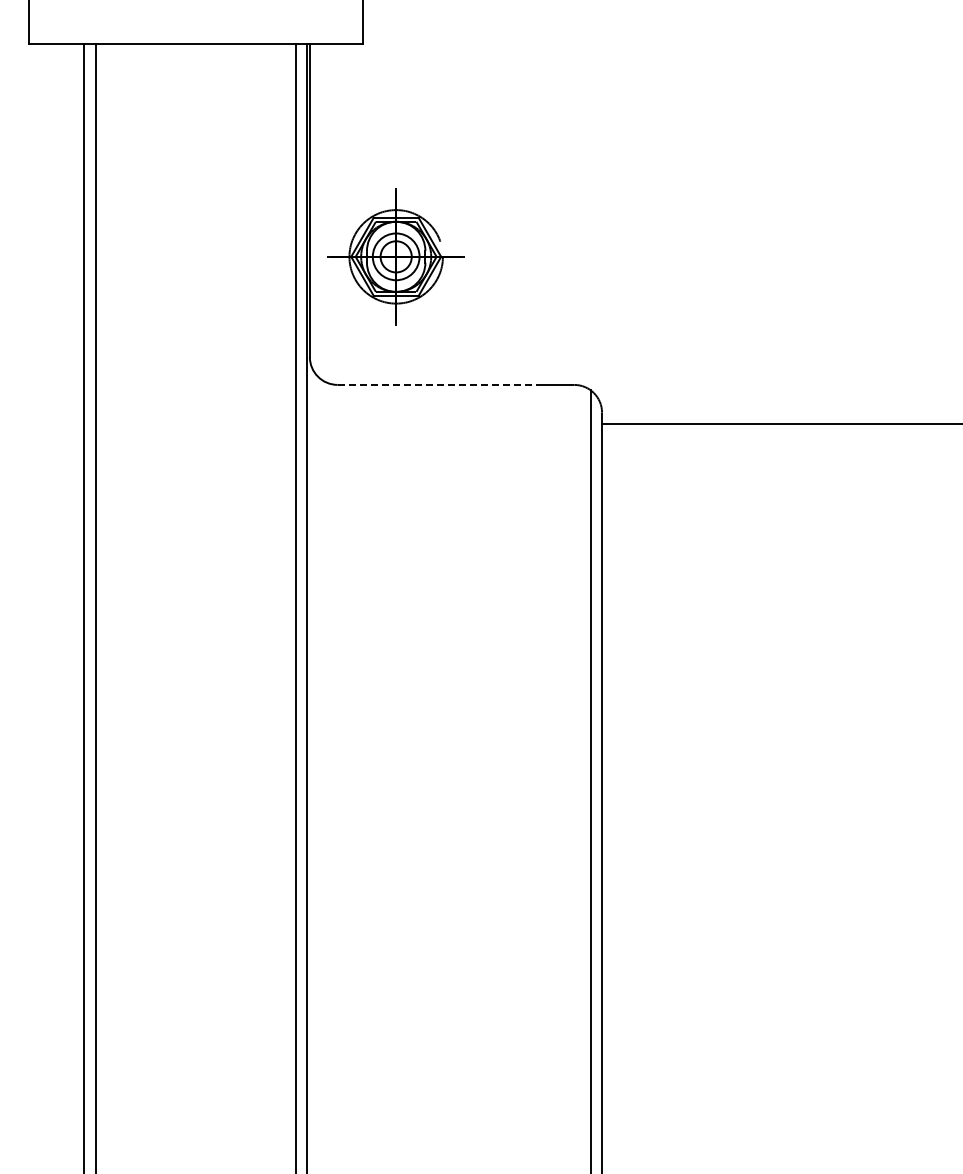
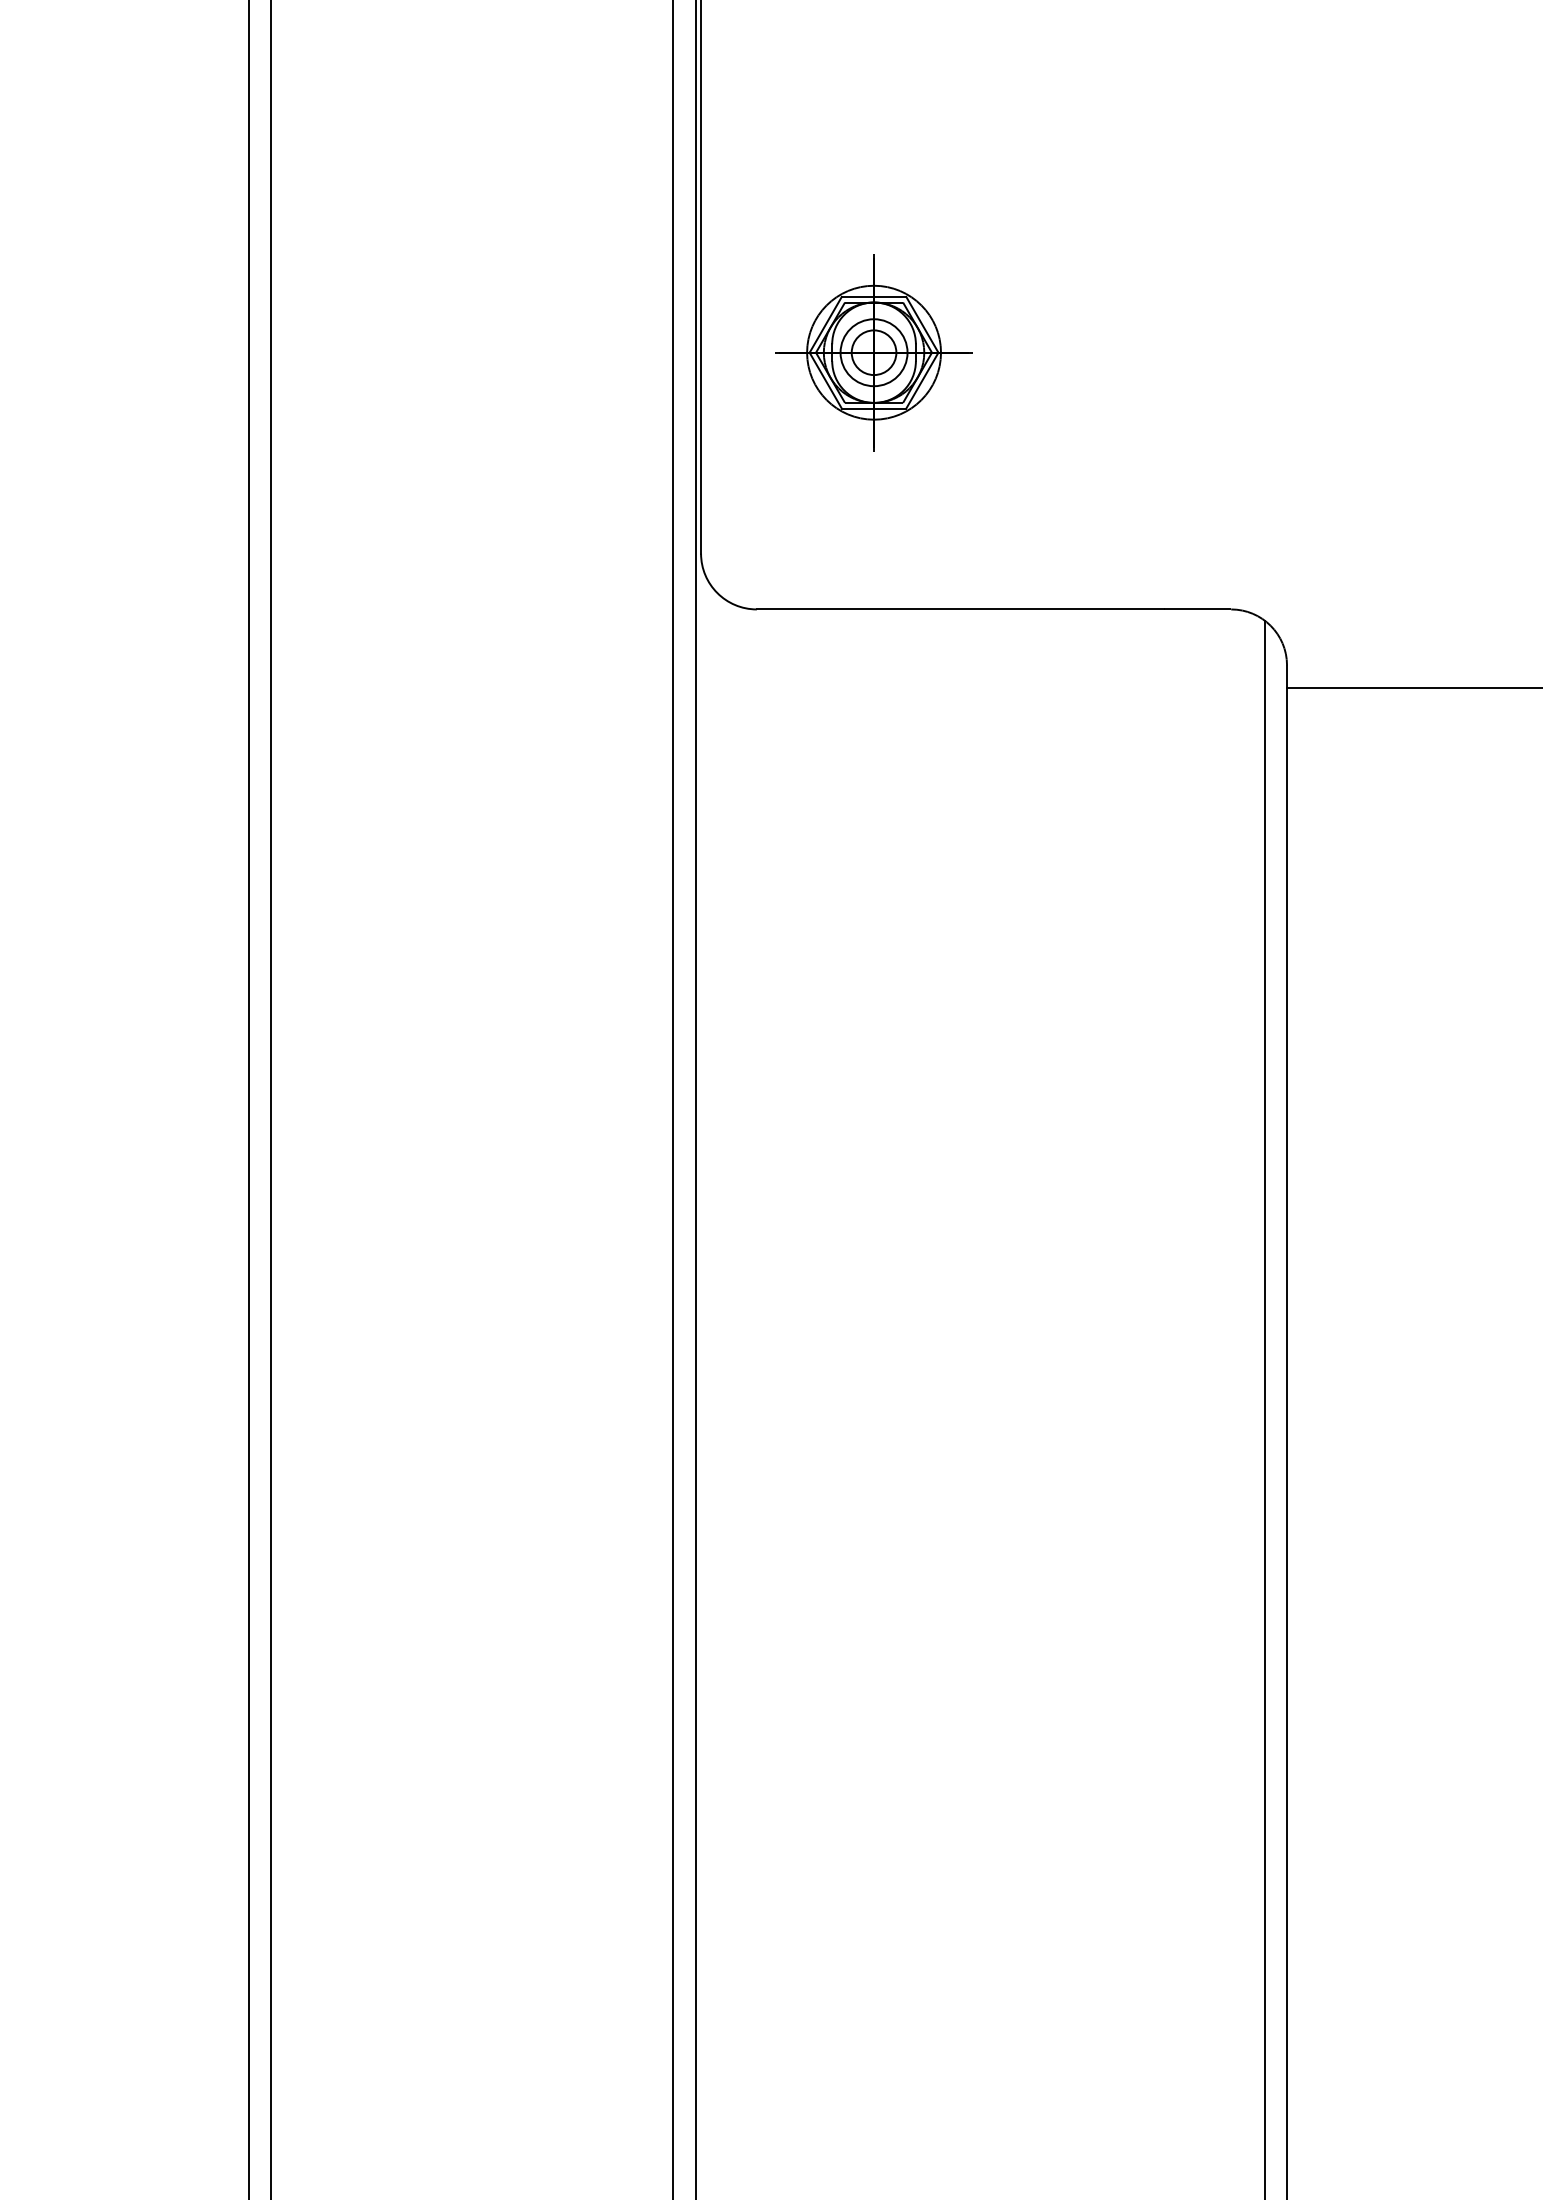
part: (395, 256) -> (872, 351), size x0.71
line: (439, 384) -> (961, 608), dashed -> solid

